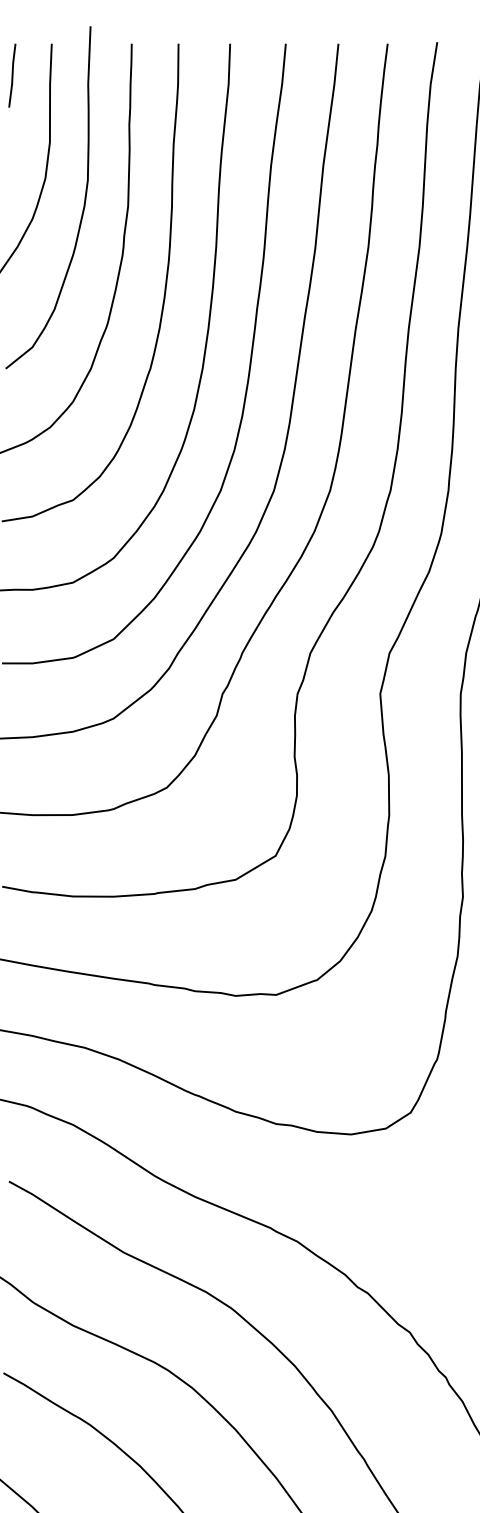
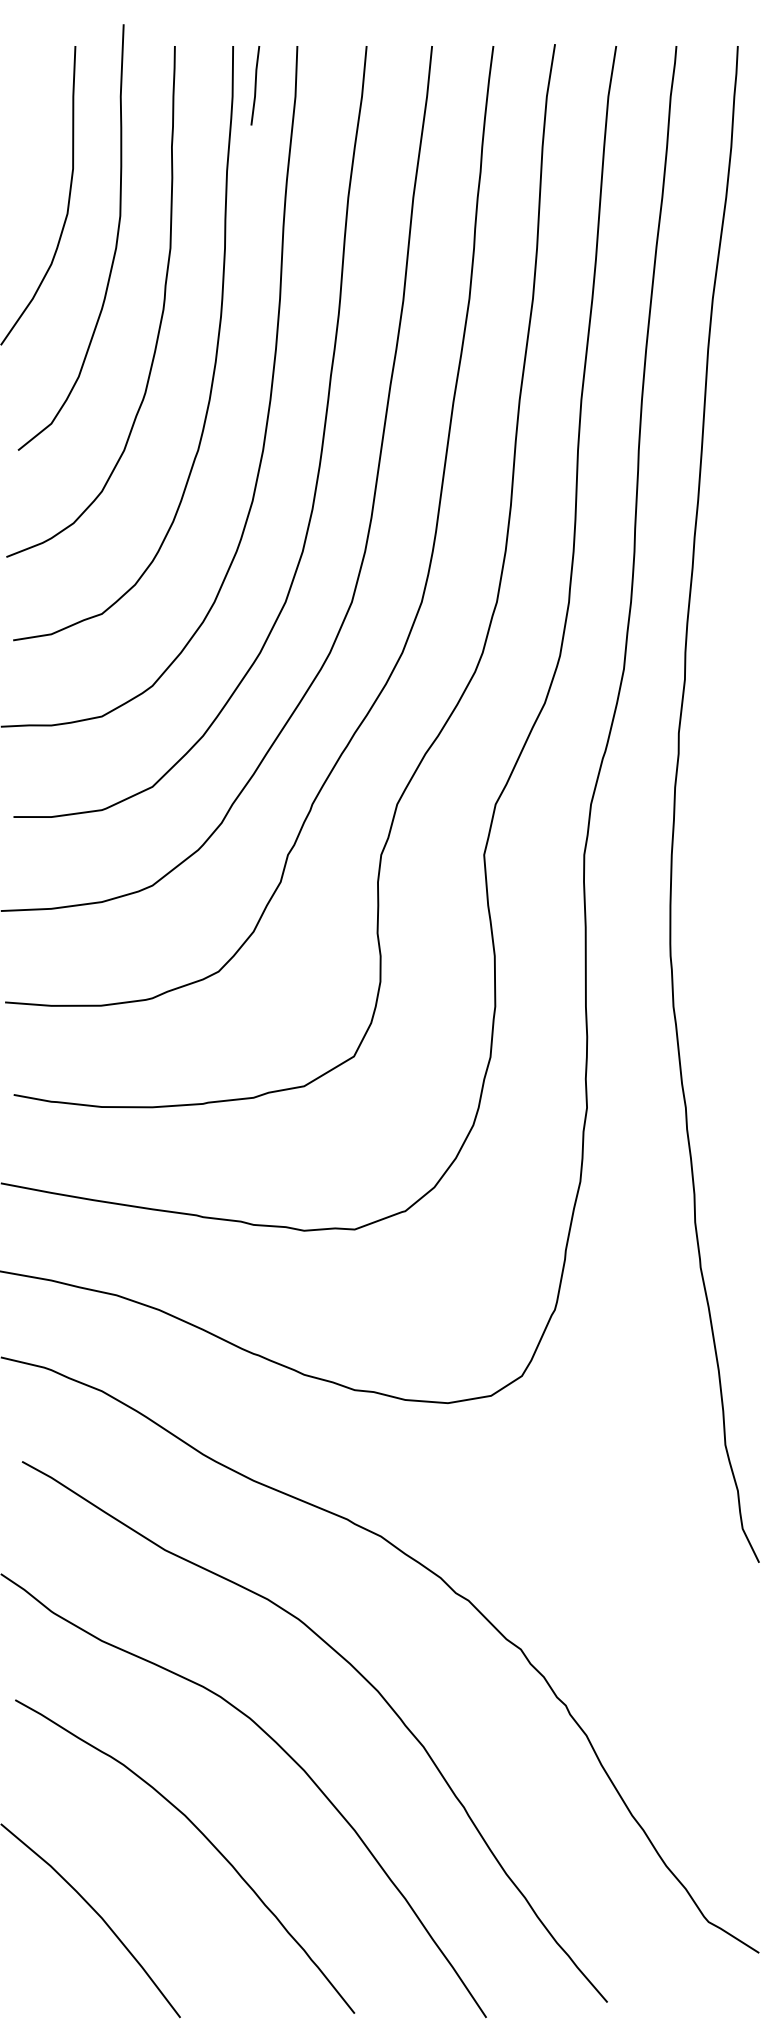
line: (12, 75) -> (255, 85), moved

